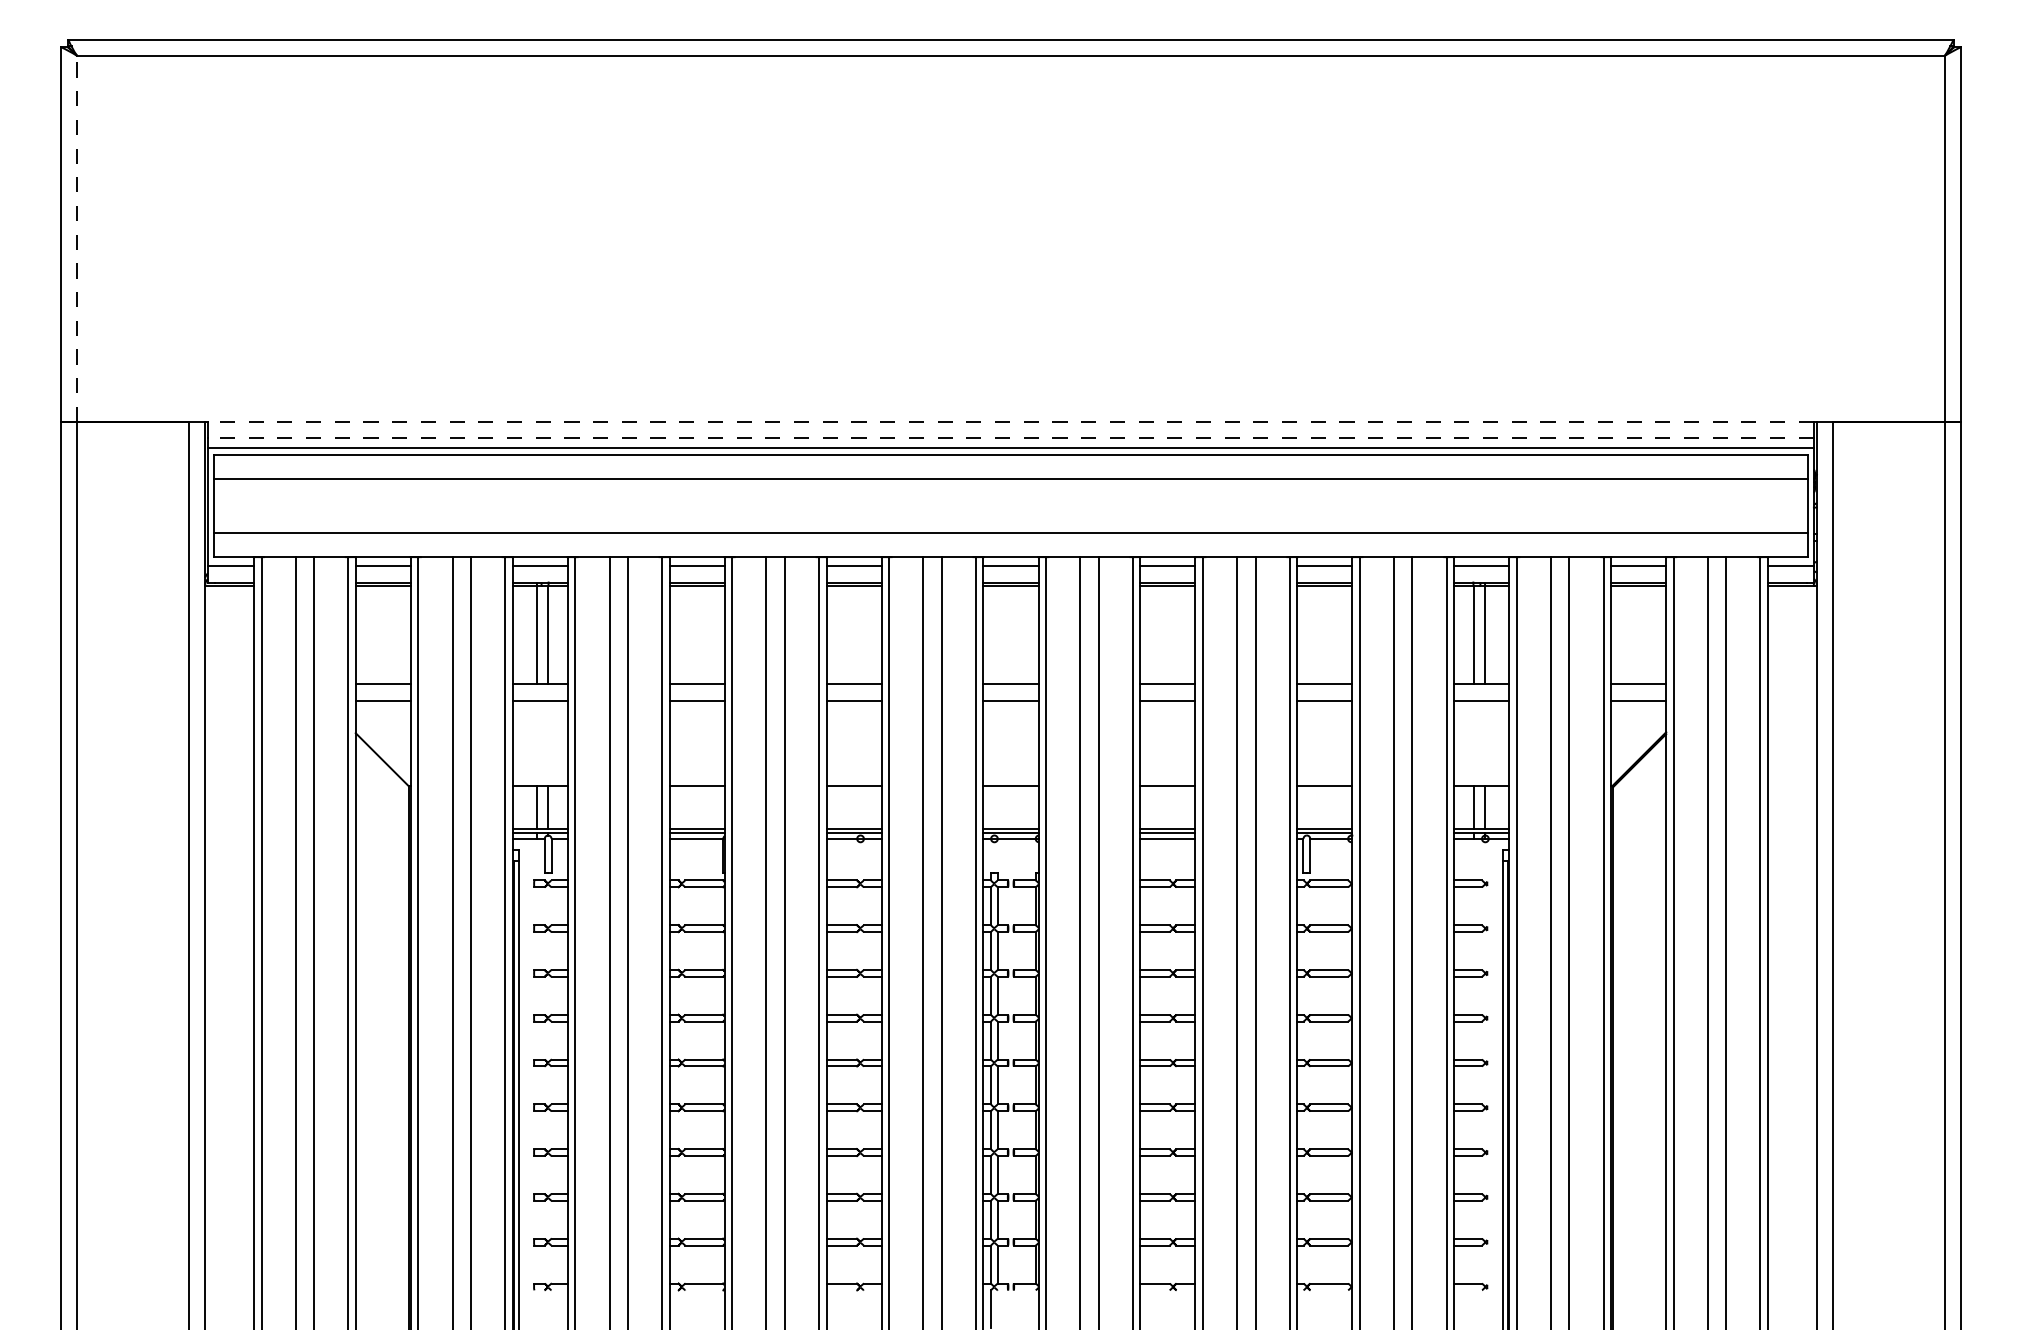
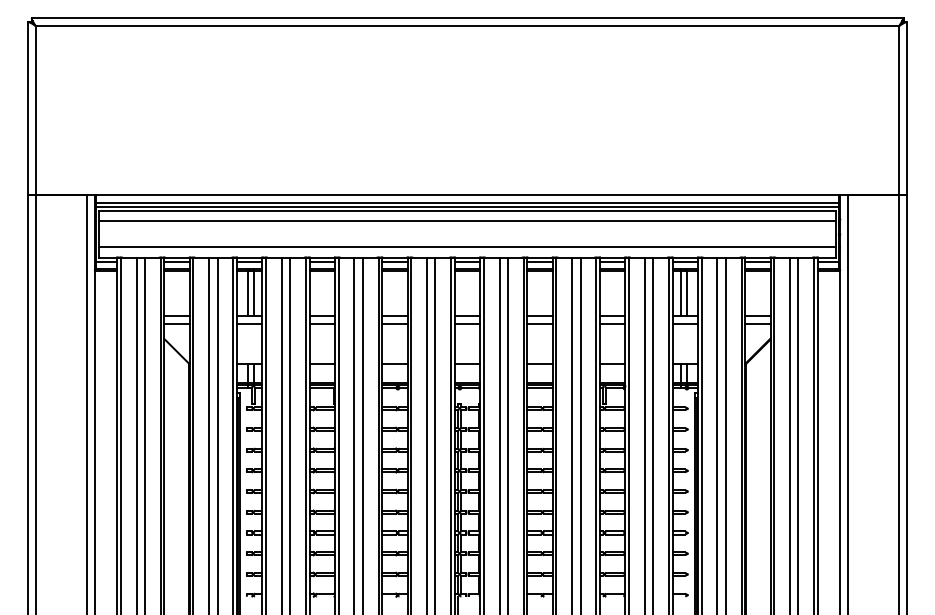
line: (77, 239) -> (35, 110), dashed -> solid
line: (1008, 422) -> (466, 195), dashed -> solid
line: (1008, 437) -> (466, 202), dashed -> solid

